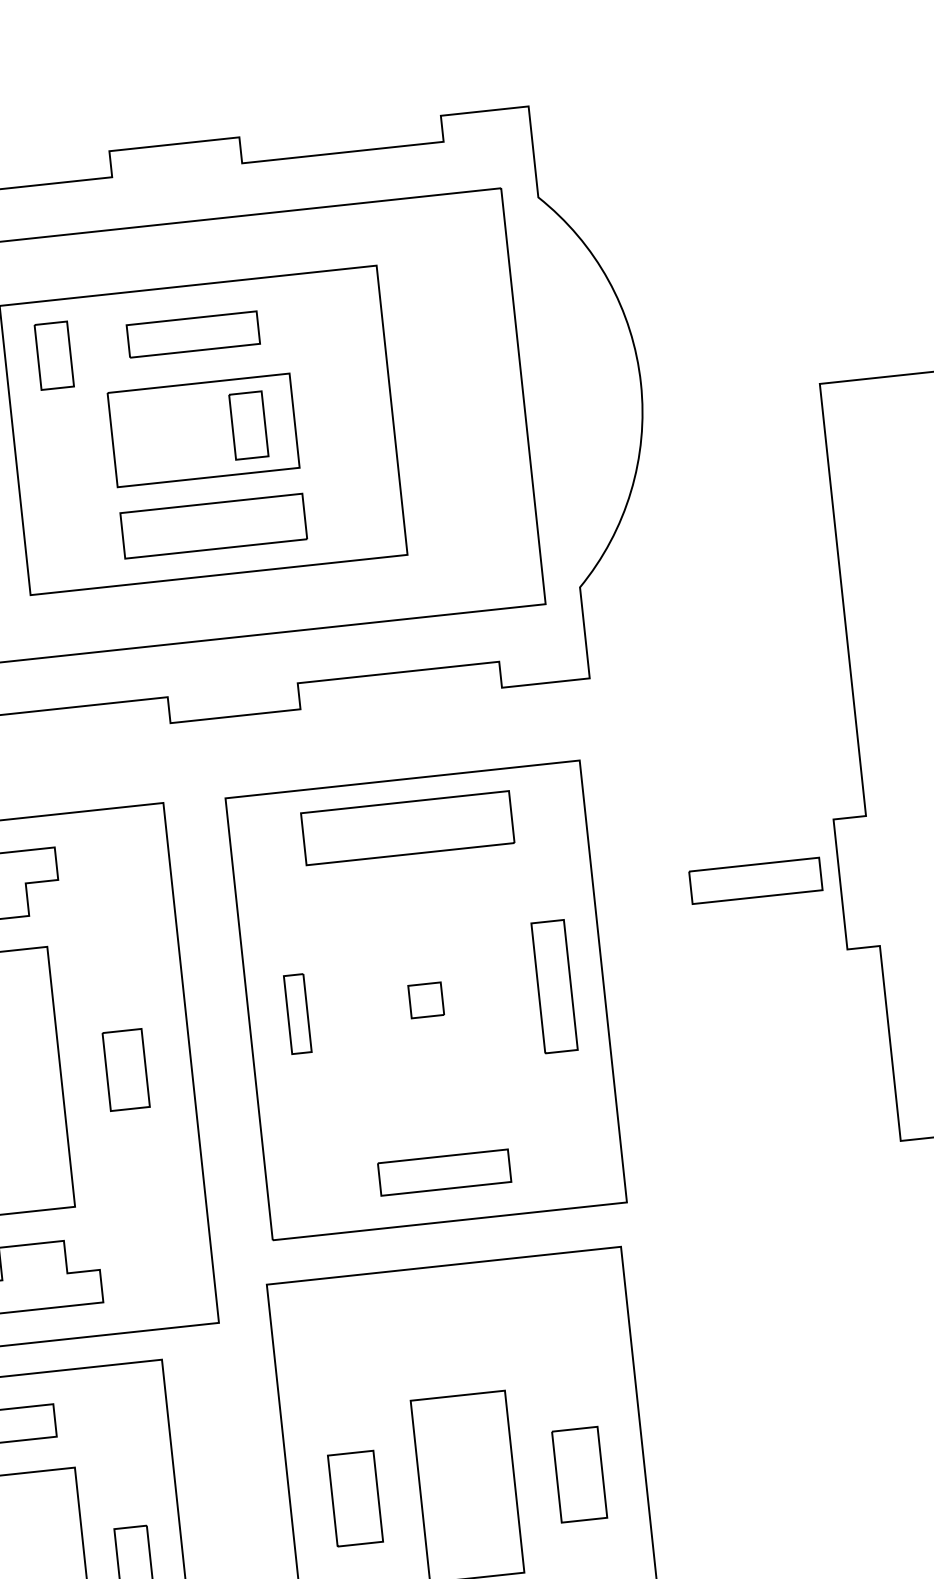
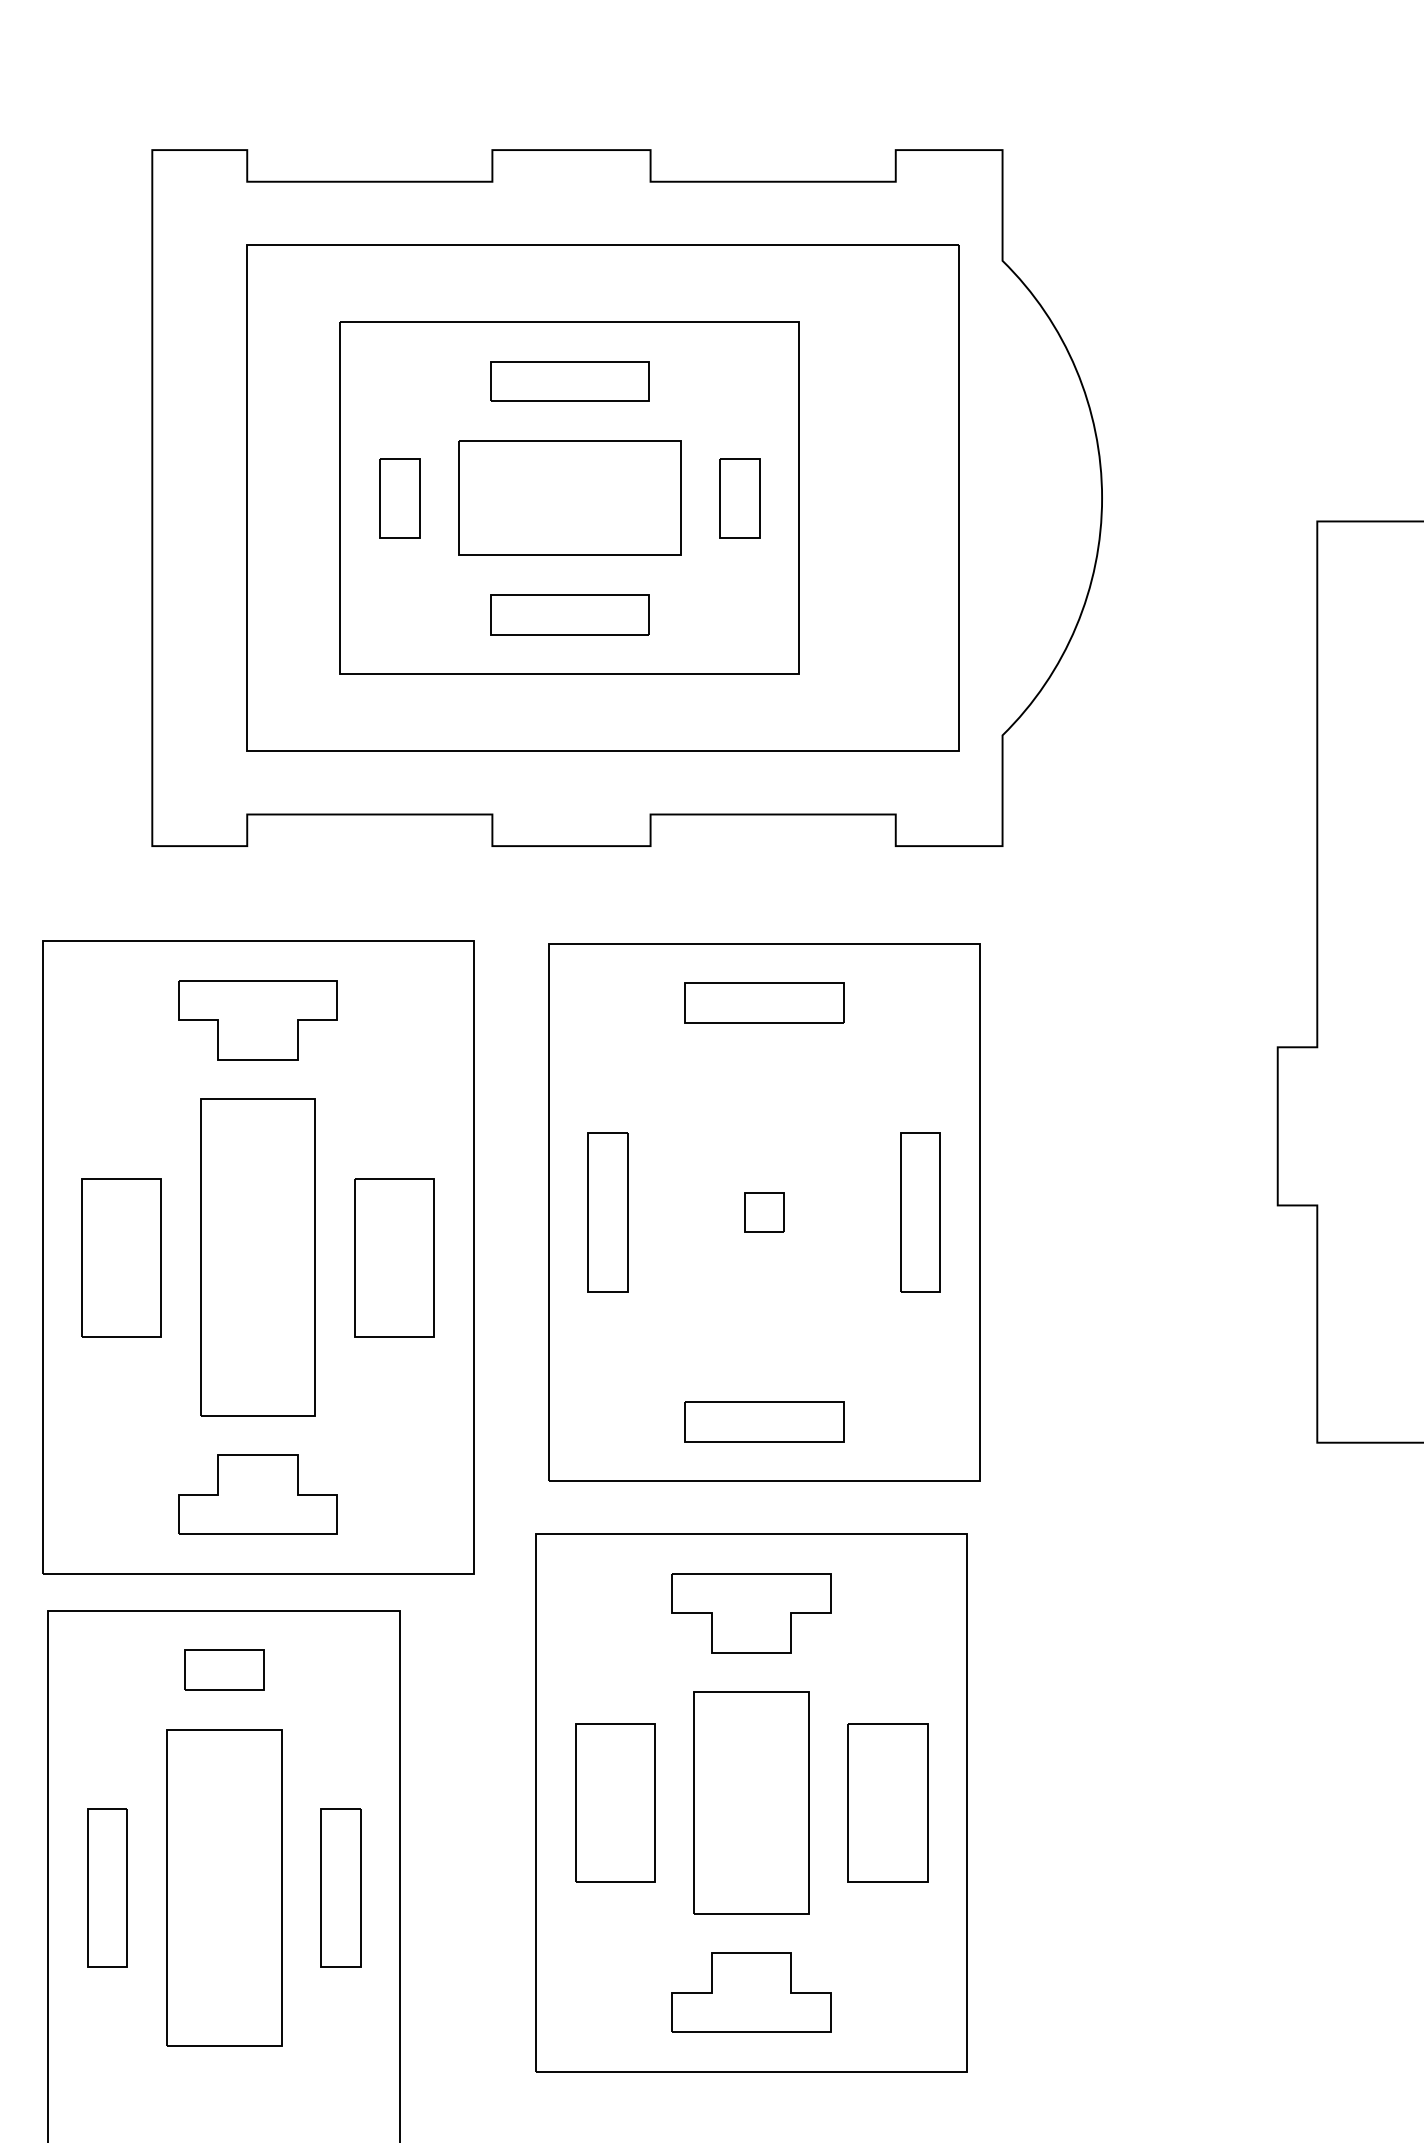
part: (54, 356) -> (399, 498), moved
part: (248, 425) -> (739, 498), moved
part: (213, 526) -> (569, 614), size x0.71
part: (407, 827) -> (764, 1002), size x0.62
part: (755, 880) -> (1176, 1110), removed
part: (297, 1014) -> (607, 1212), size x1.67
part: (126, 1069) -> (394, 1257), size x1.67
part: (450, 1330) -> (751, 1613), added
part: (579, 1474) -> (887, 1802), size x1.43
part: (355, 1498) -> (615, 1802), size x1.43

